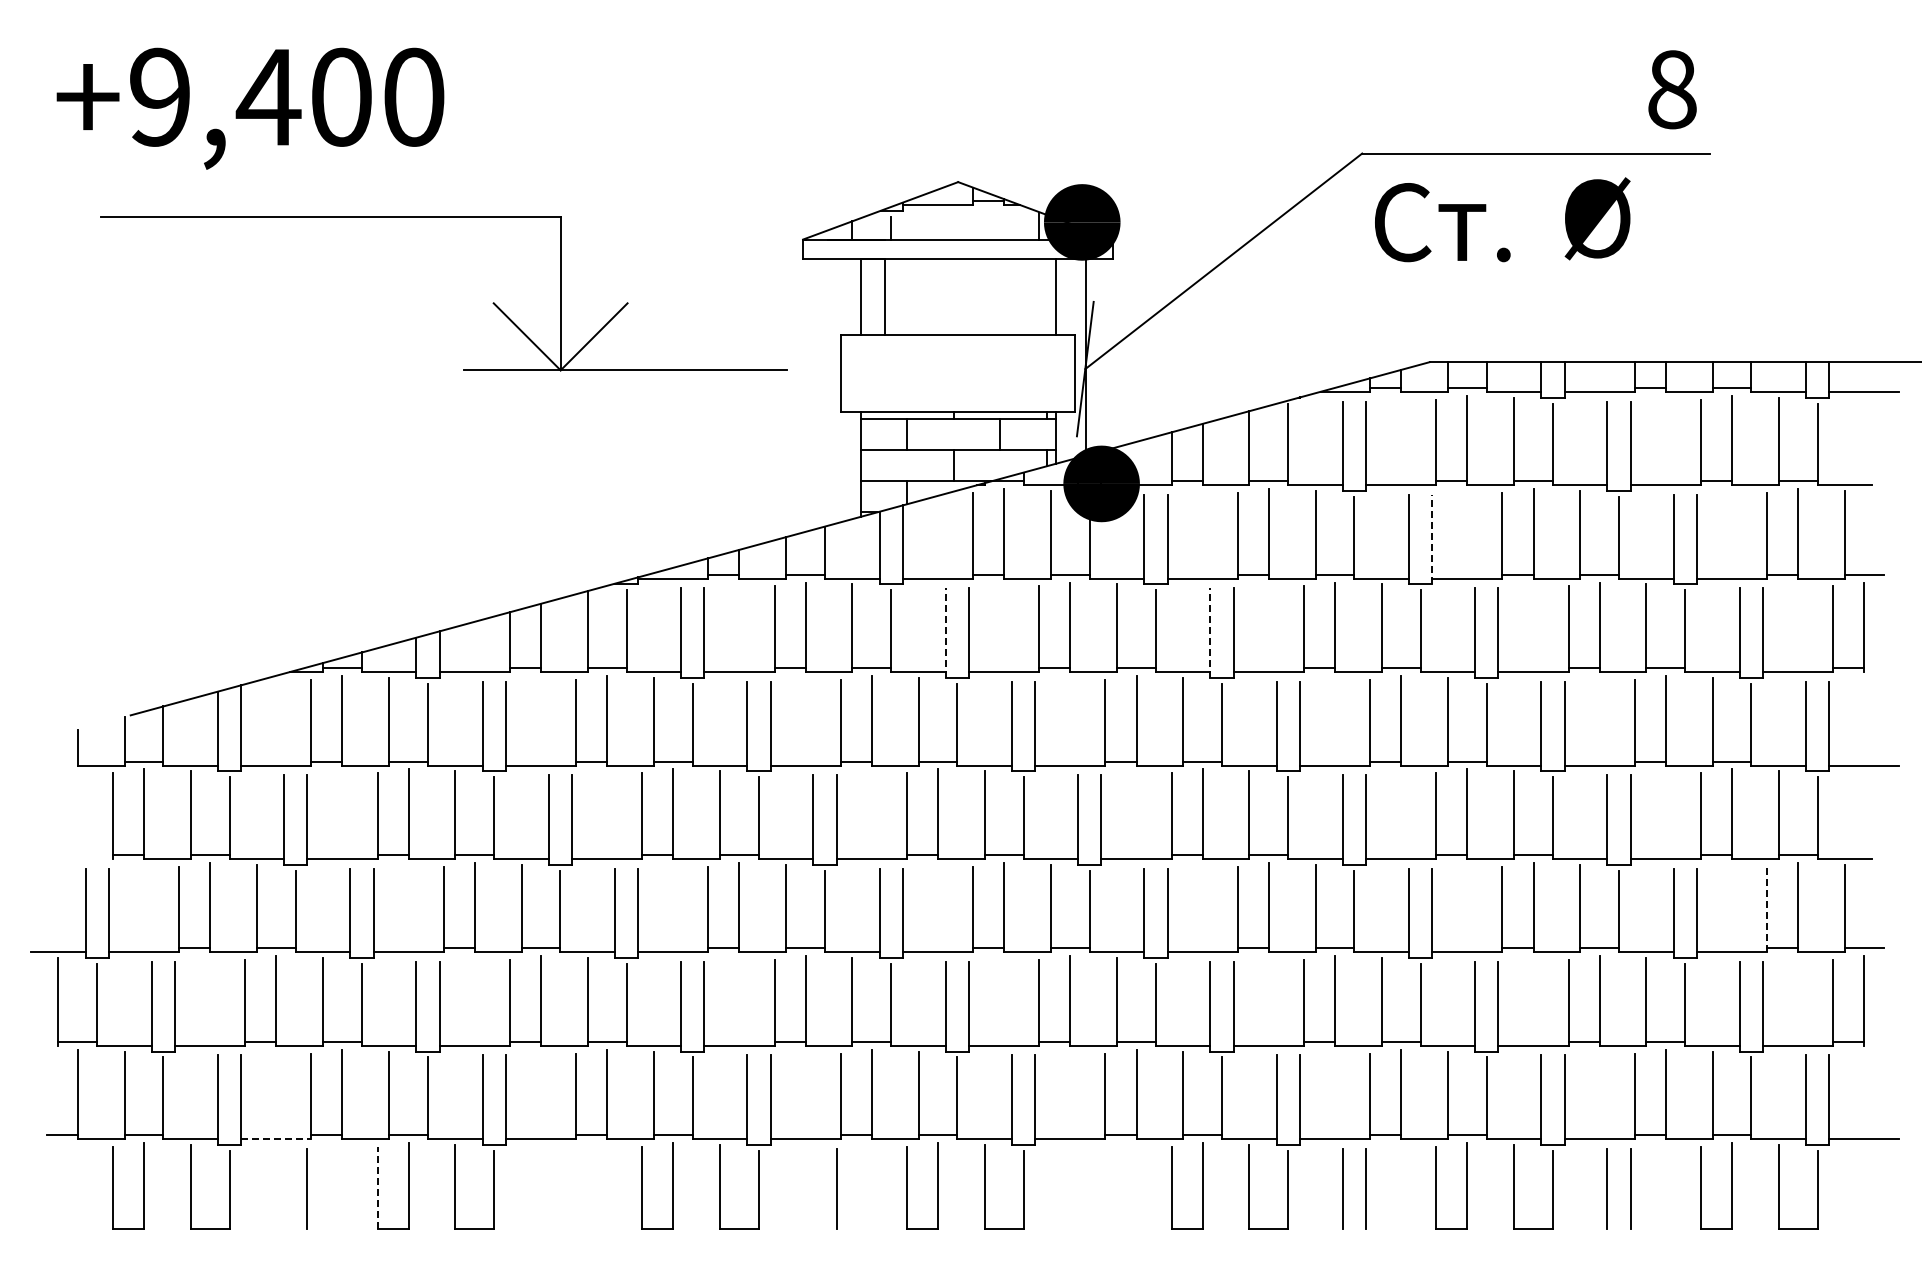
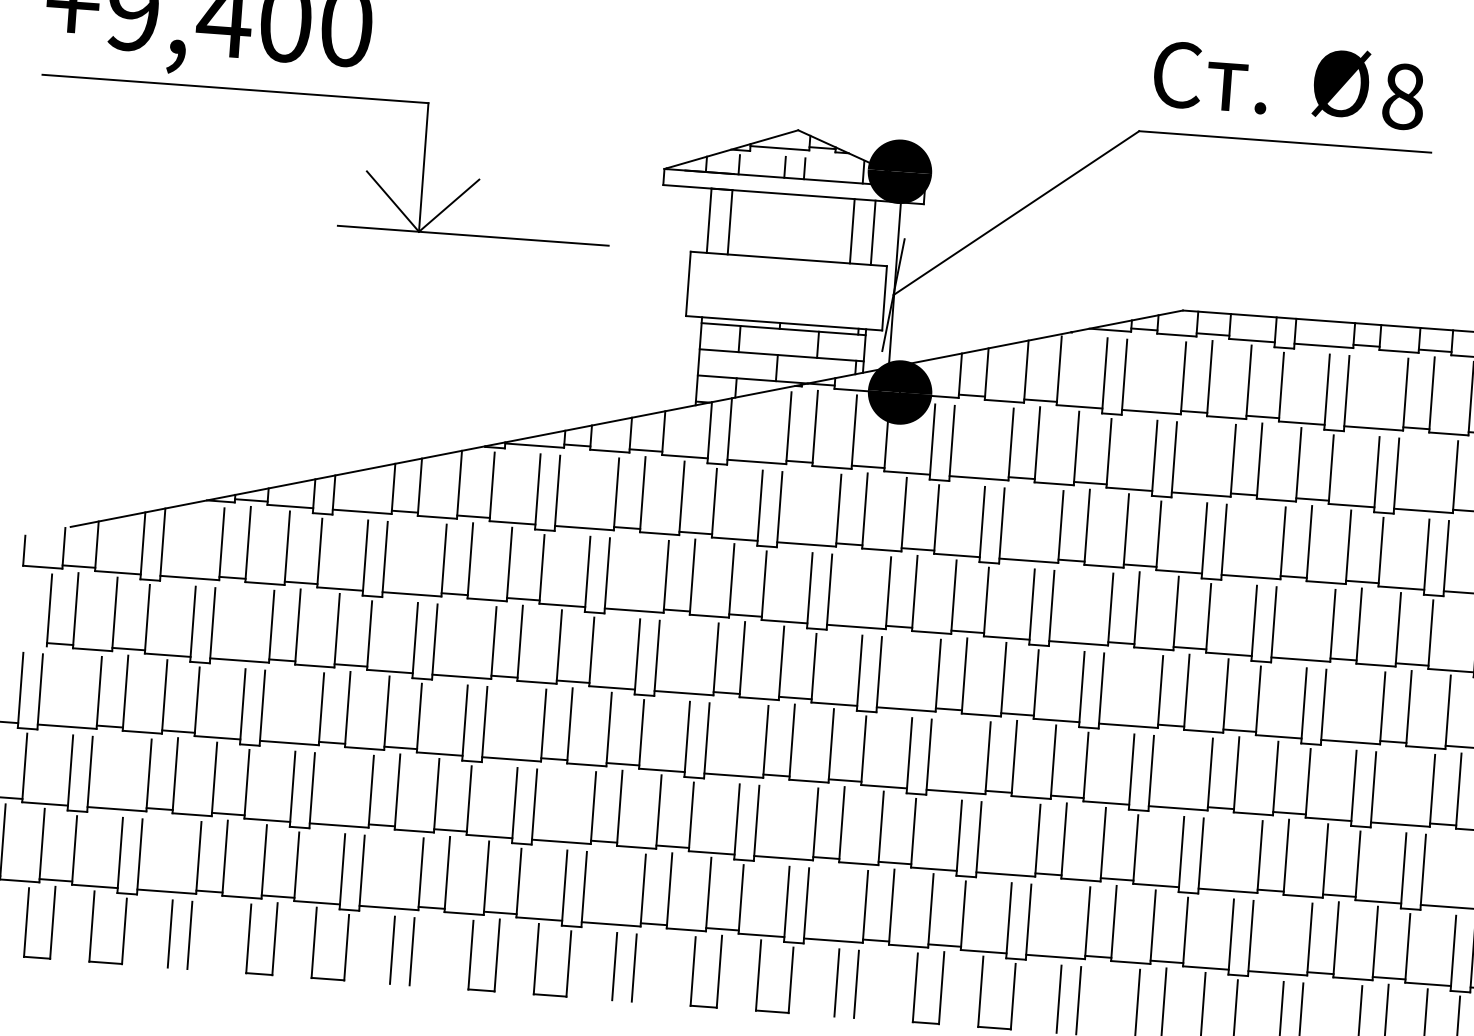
text: (1597, 218) -> (1341, 83), moved
text: (1442, 222) -> (1210, 77), moved
line: (945, 226) -> (784, 166), added
line: (969, 226) -> (805, 168), added
line: (1030, 296) -> (851, 230), added
part: (492, 303) -> (365, 171), moved
line: (1432, 539) -> (1174, 459), dashed -> solid
line: (945, 633) -> (759, 508), dashed -> solid
line: (1210, 633) -> (982, 524), dashed -> solid
line: (1767, 909) -> (1432, 790), dashed -> solid
line: (276, 1139) -> (166, 892), dashed -> solid
line: (377, 1187) -> (248, 938), dashed -> solid
line: (284, 1188) -> (170, 933), added
line: (548, 1188) -> (392, 949), added
line: (572, 1188) -> (412, 951), added
line: (813, 1188) -> (614, 966), added
line: (1078, 1188) -> (837, 982), added
line: (1101, 1188) -> (856, 984), added

